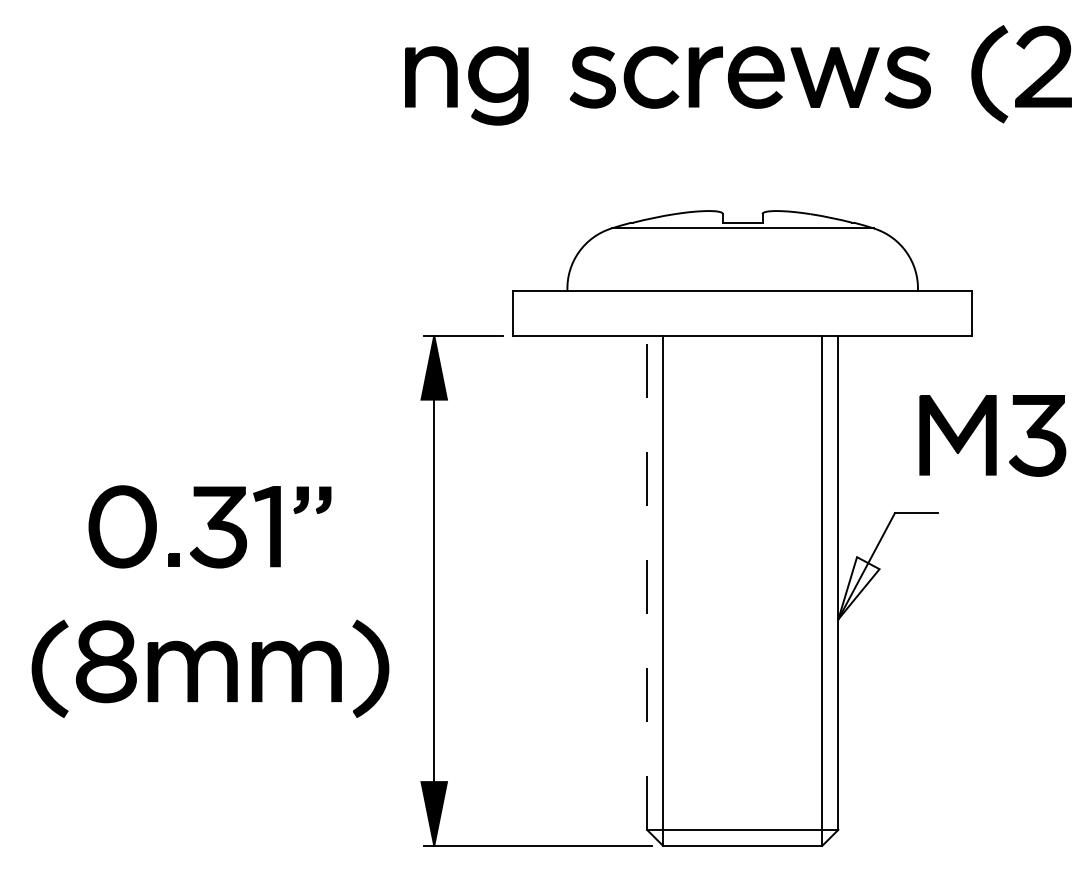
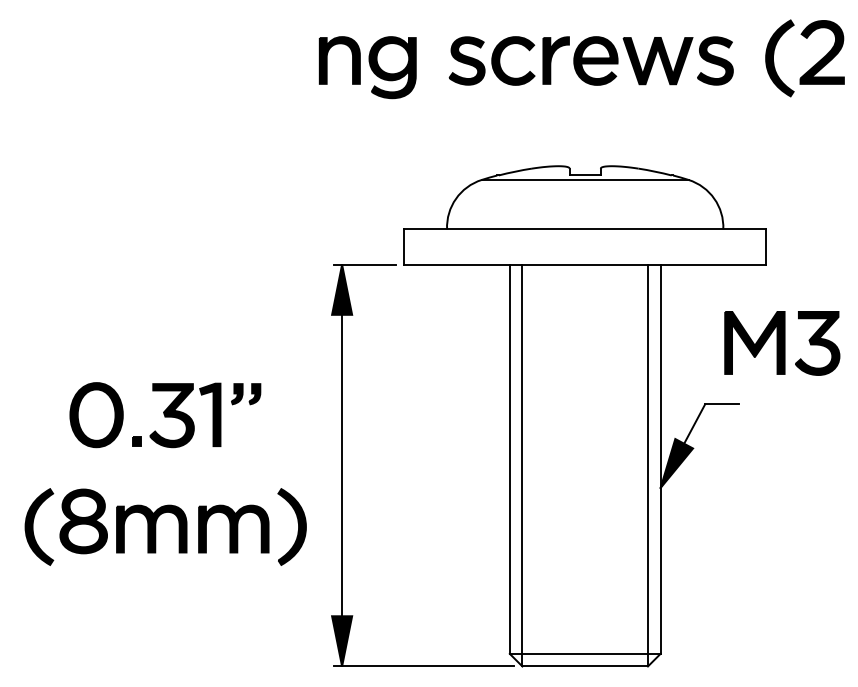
line: (647, 582) -> (510, 458), dashed -> solid
fill: (858, 588) -> (676, 463), added

